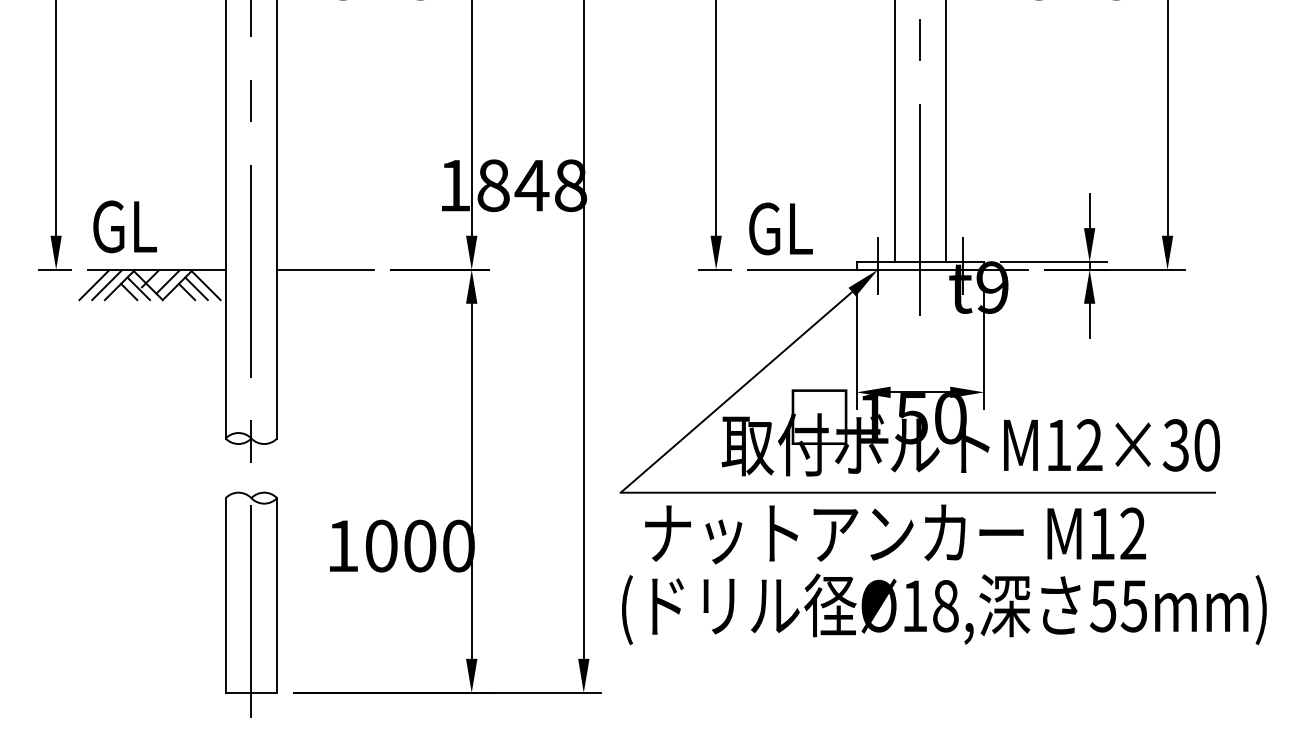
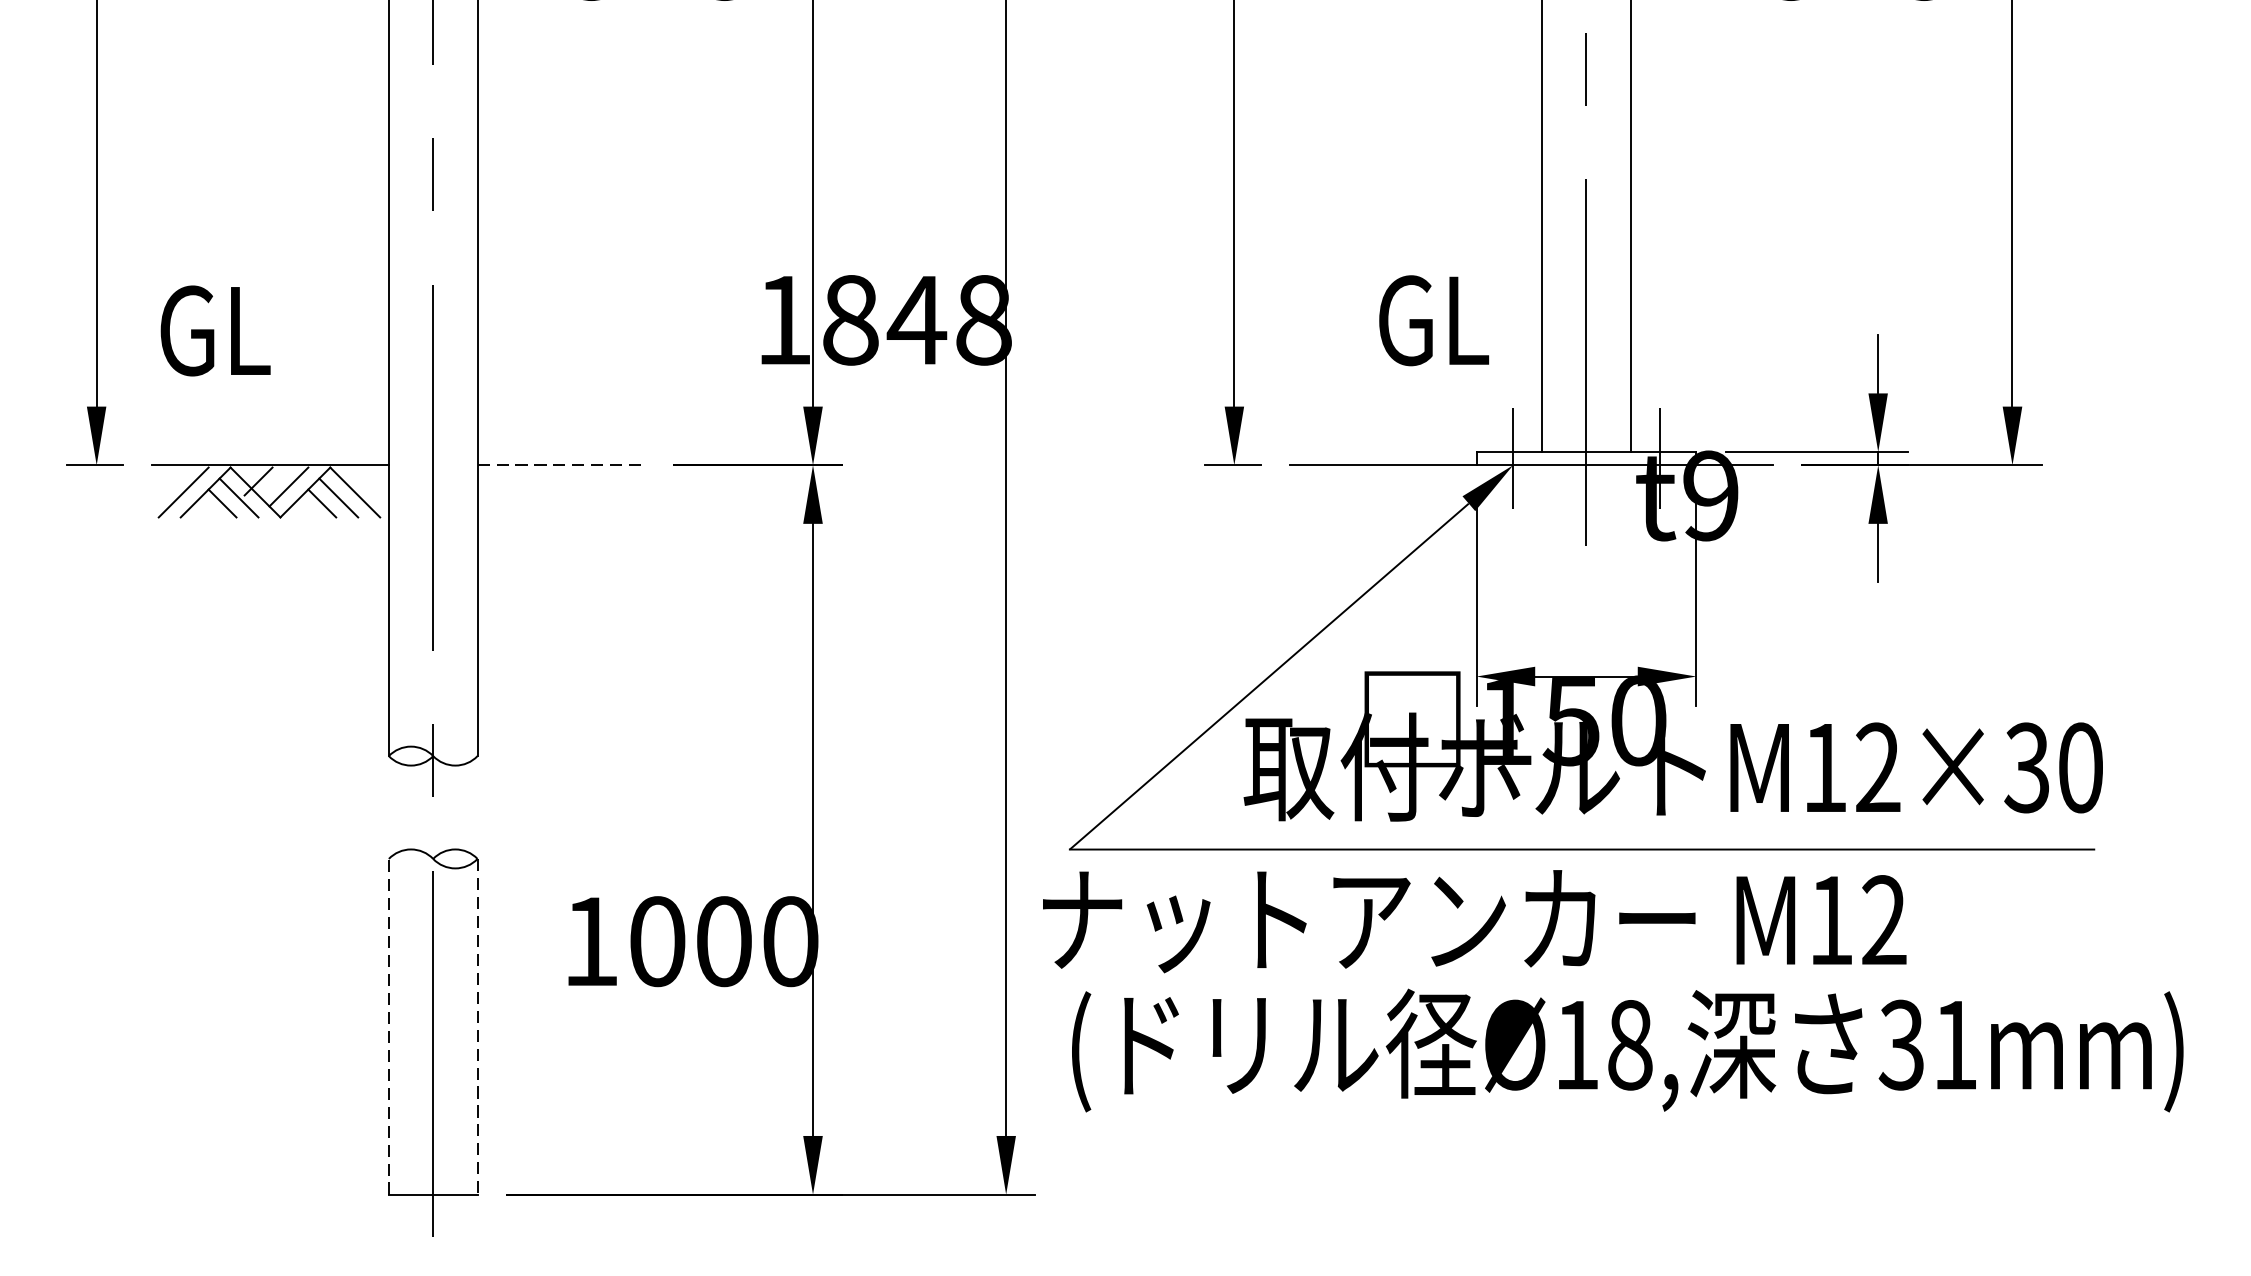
text: (124, 226) -> (214, 330), moved
text: (780, 228) -> (1433, 319), moved
line: (326, 269) -> (562, 464), solid -> dashed
line: (93, 285) -> (161, 492), removed
text: (895, 534) -> (1474, 921), moved
line: (225, 595) -> (388, 1026), solid -> dashed
line: (277, 596) -> (478, 1028), solid -> dashed
text: (1118, 605) -> (1927, 1043), 55mm) -> 31mm)

